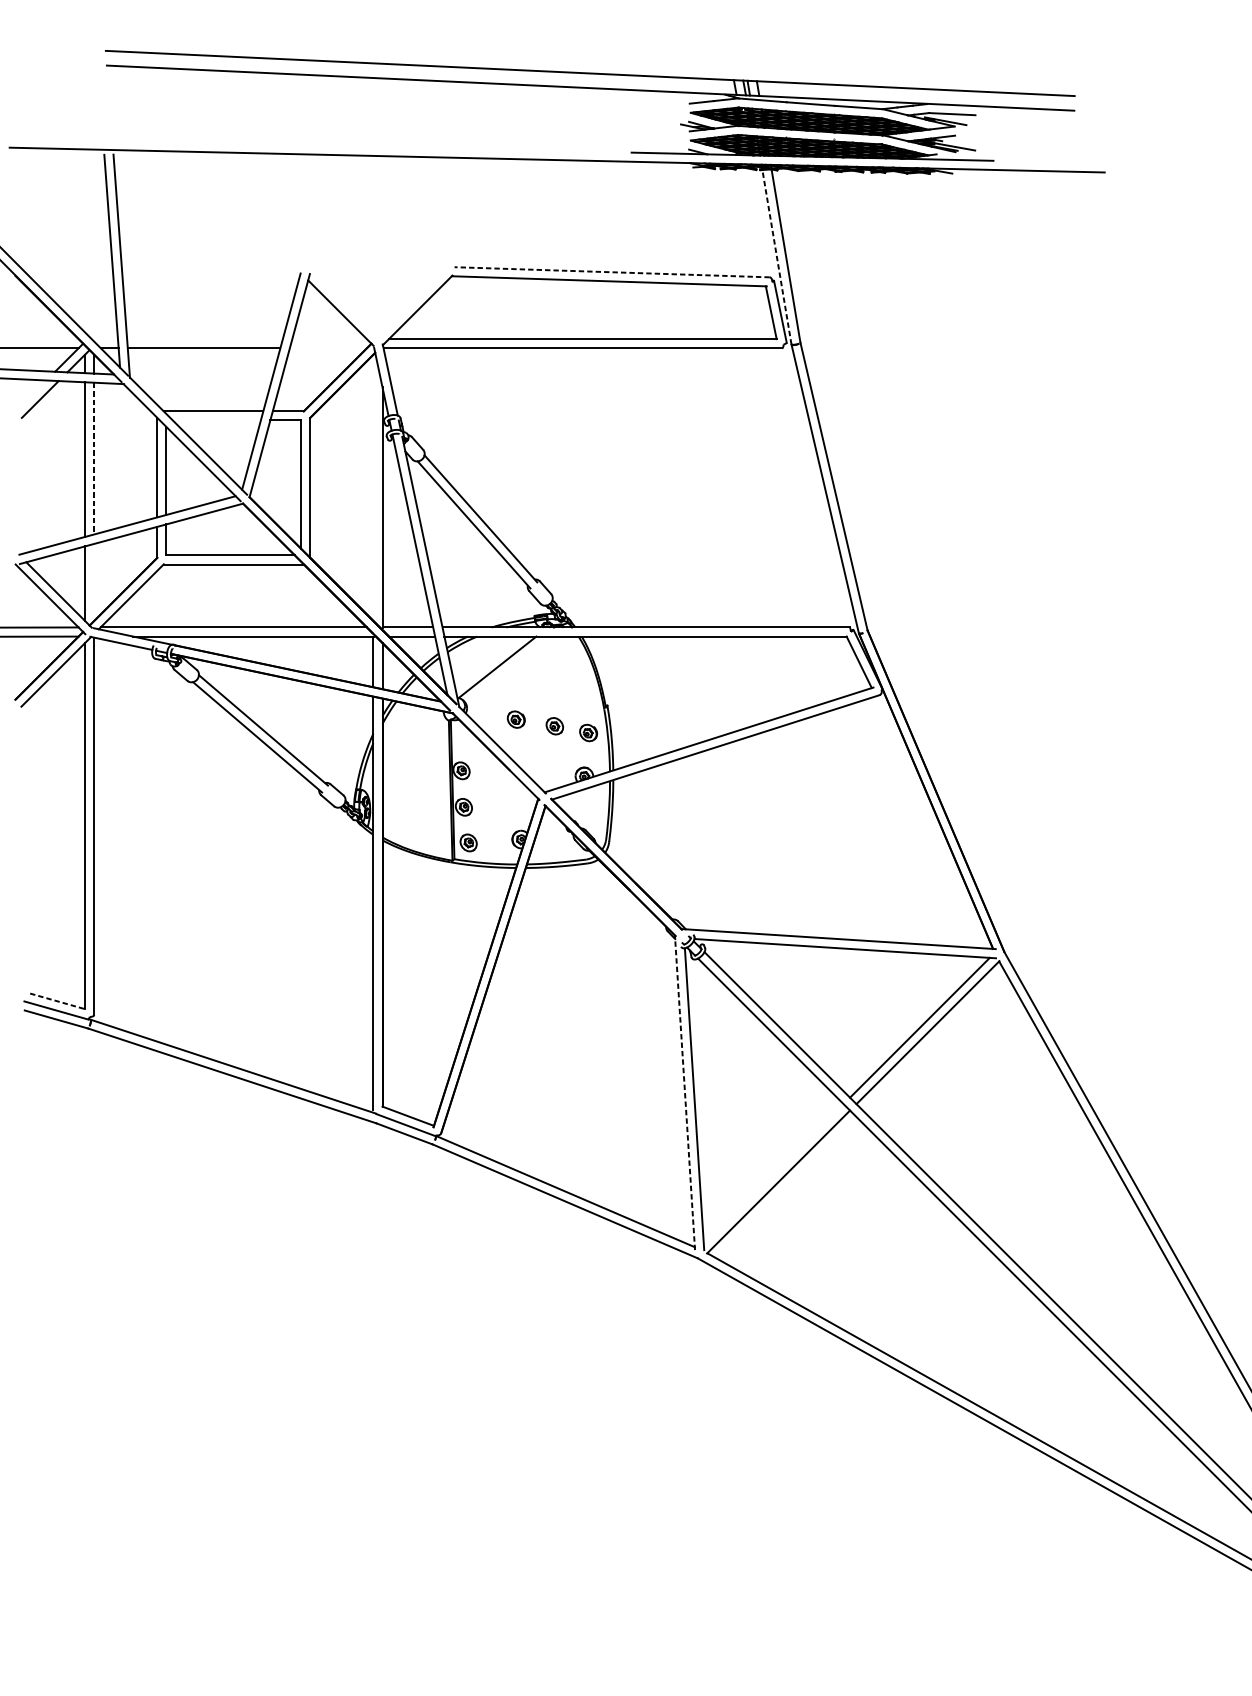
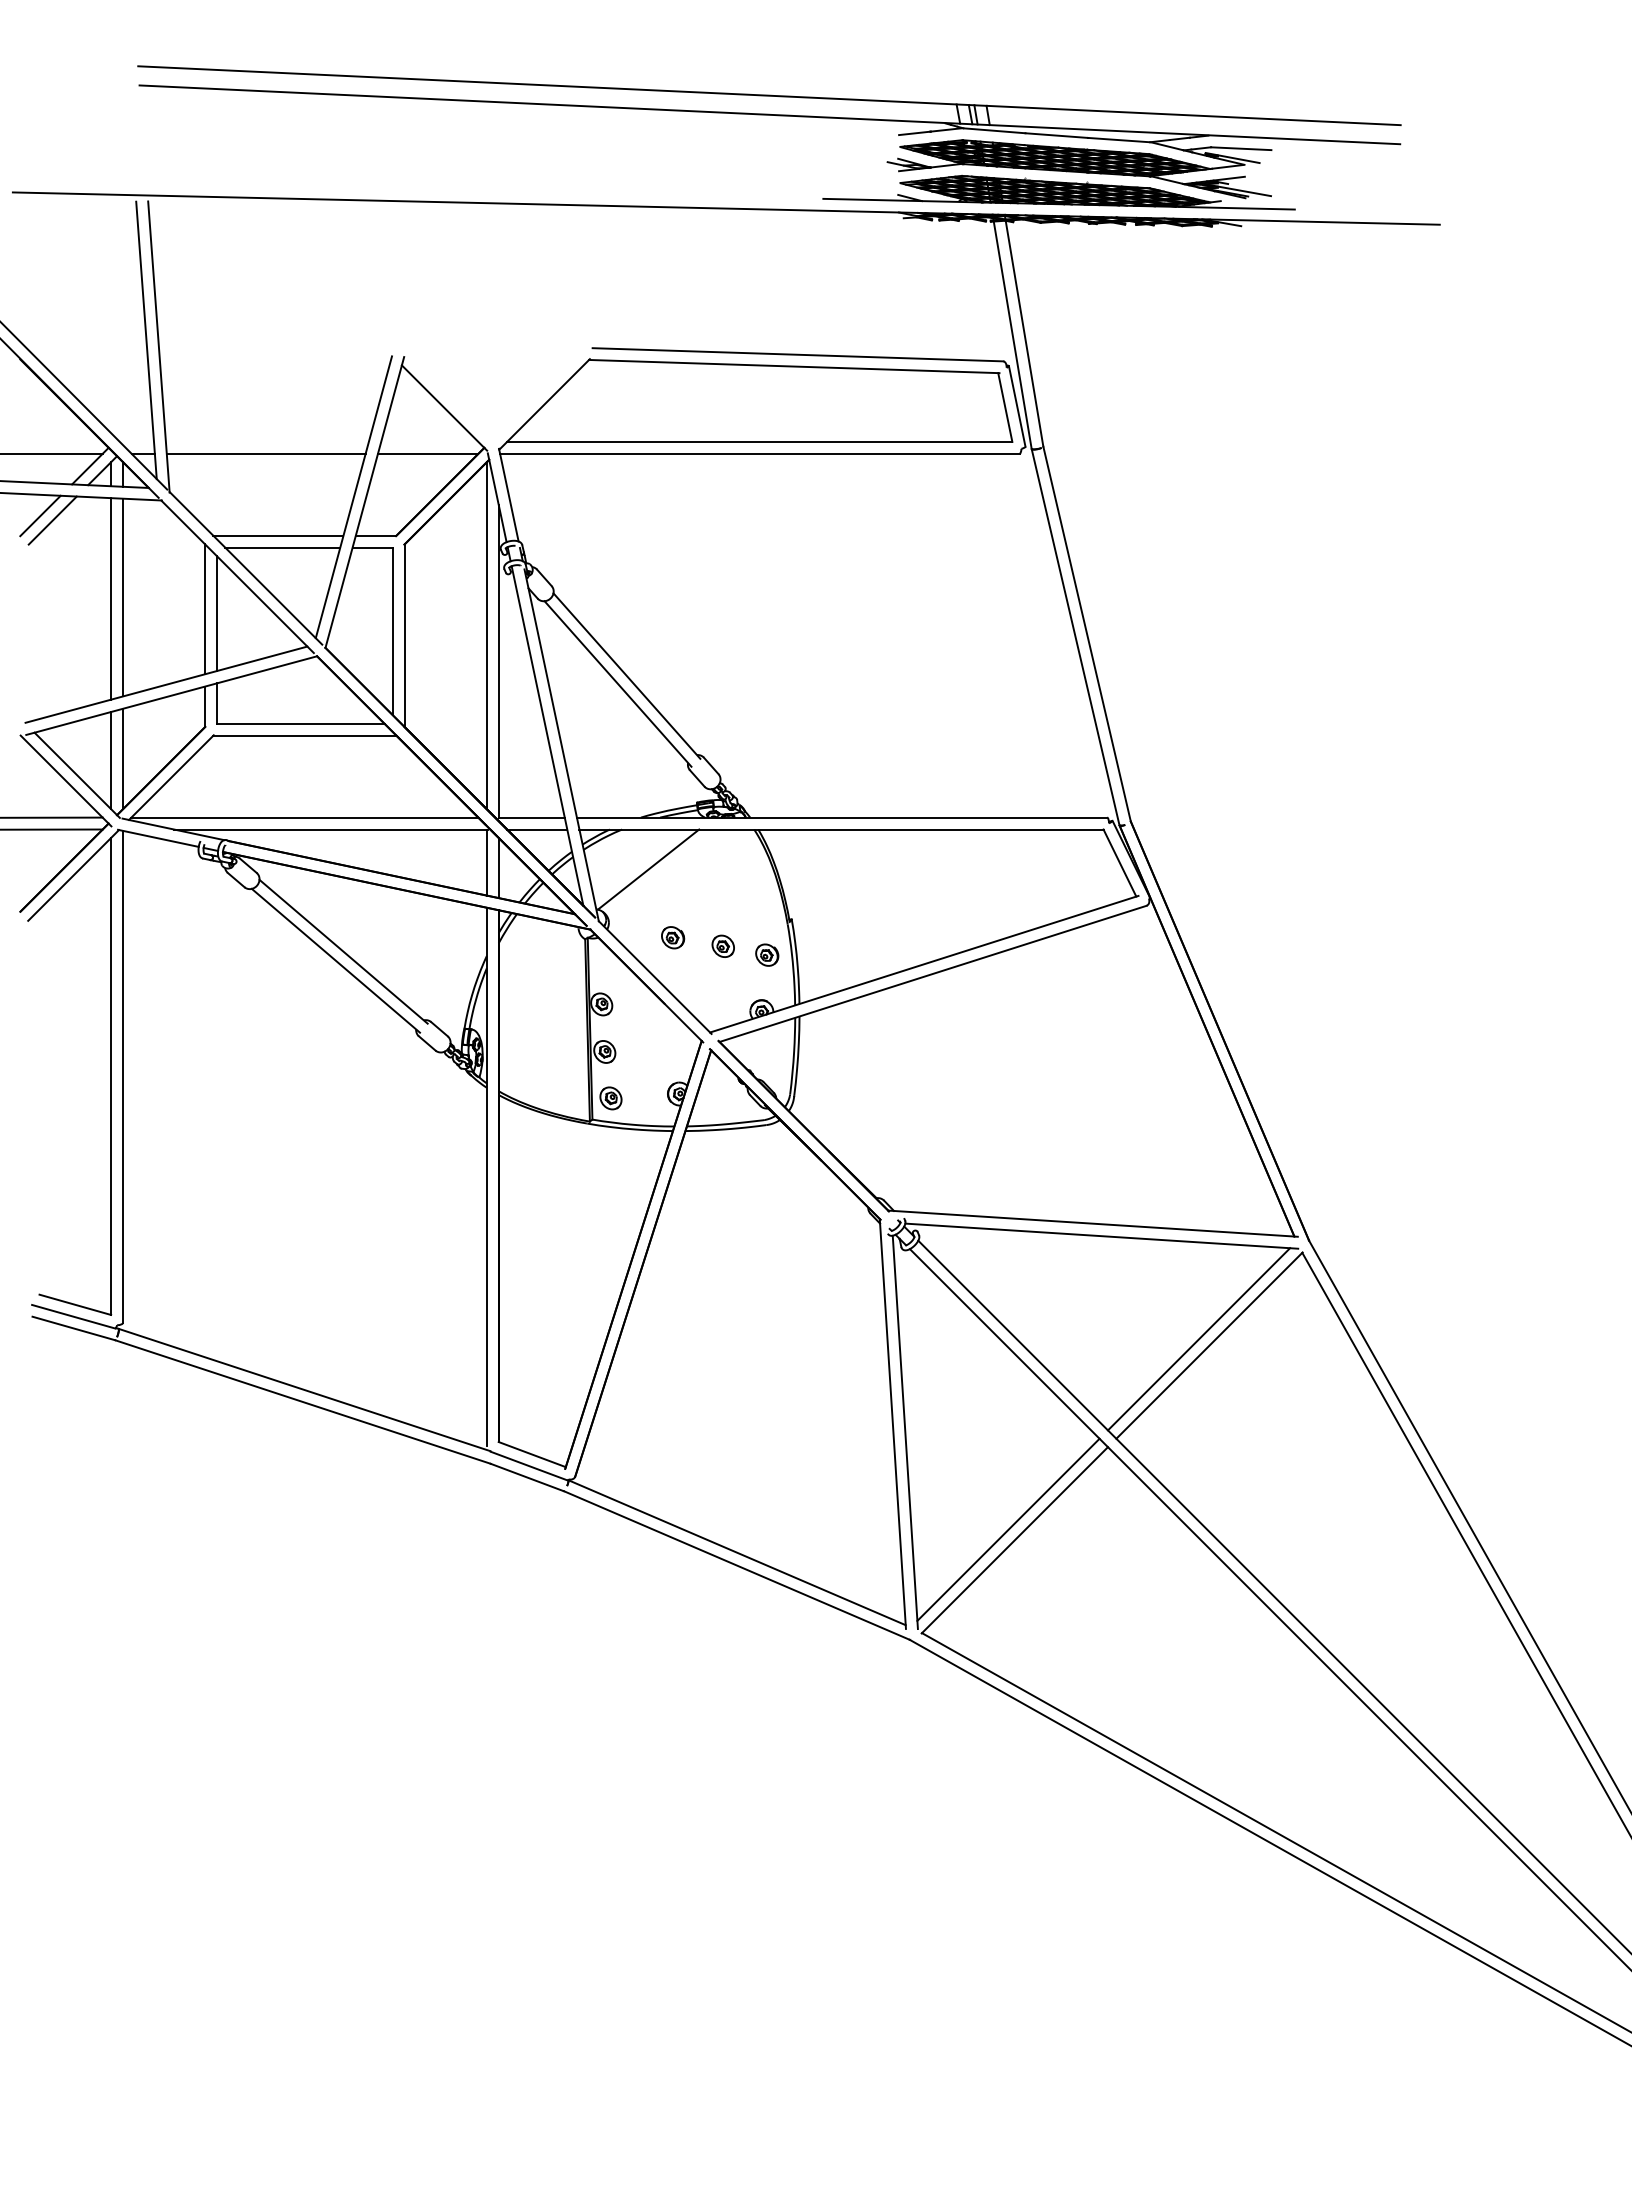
line: (776, 256) -> (1012, 334), dashed -> solid
line: (611, 272) -> (797, 354), dashed -> solid
line: (327, 348) -> (427, 453), added
line: (30, 395) -> (40, 515), added
line: (216, 420) -> (282, 547), added
line: (94, 458) -> (123, 597), dashed -> solid
line: (373, 487) -> (486, 635), added
line: (94, 582) -> (123, 758), added
line: (57, 1001) -> (75, 1304), dashed -> solid
line: (684, 1092) -> (892, 1423), dashed -> solid
line: (773, 1173) -> (1008, 1529), added

